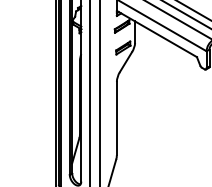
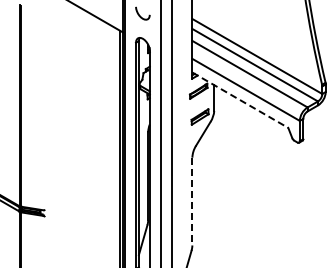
line: (157, 34) -> (240, 100), solid -> dashed
line: (116, 118) -> (192, 201), solid -> dashed

